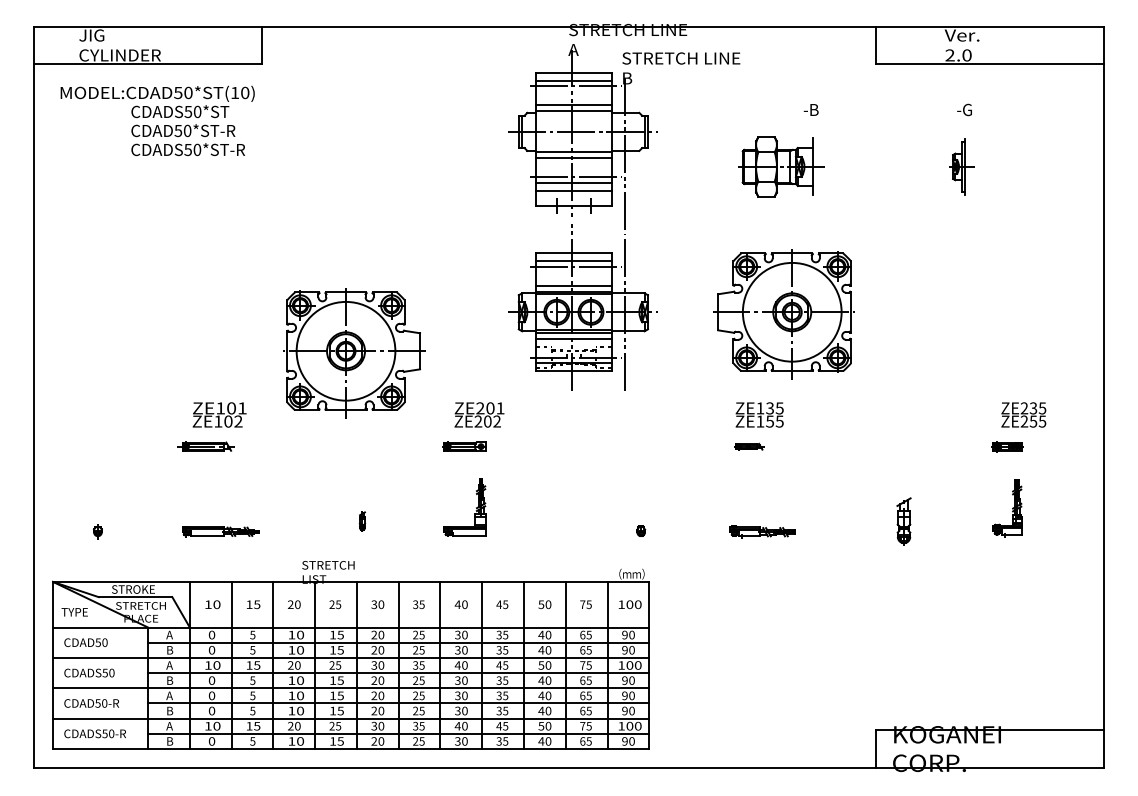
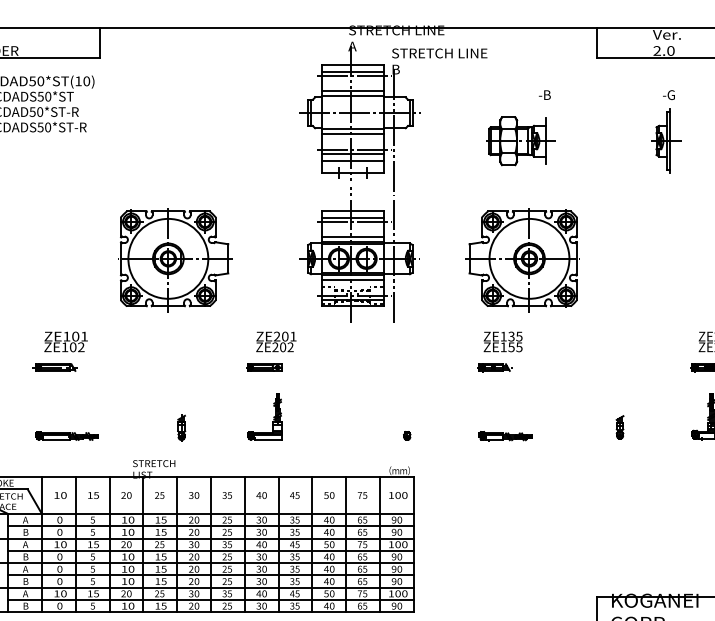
part: (961, 166) -> (666, 140), size x1.43
part: (354, 353) -> (175, 260), moved
part: (749, 446) -> (494, 367), size x1.43
part: (904, 520) -> (620, 427), size x0.62
part: (362, 521) -> (181, 428), size x1.67

